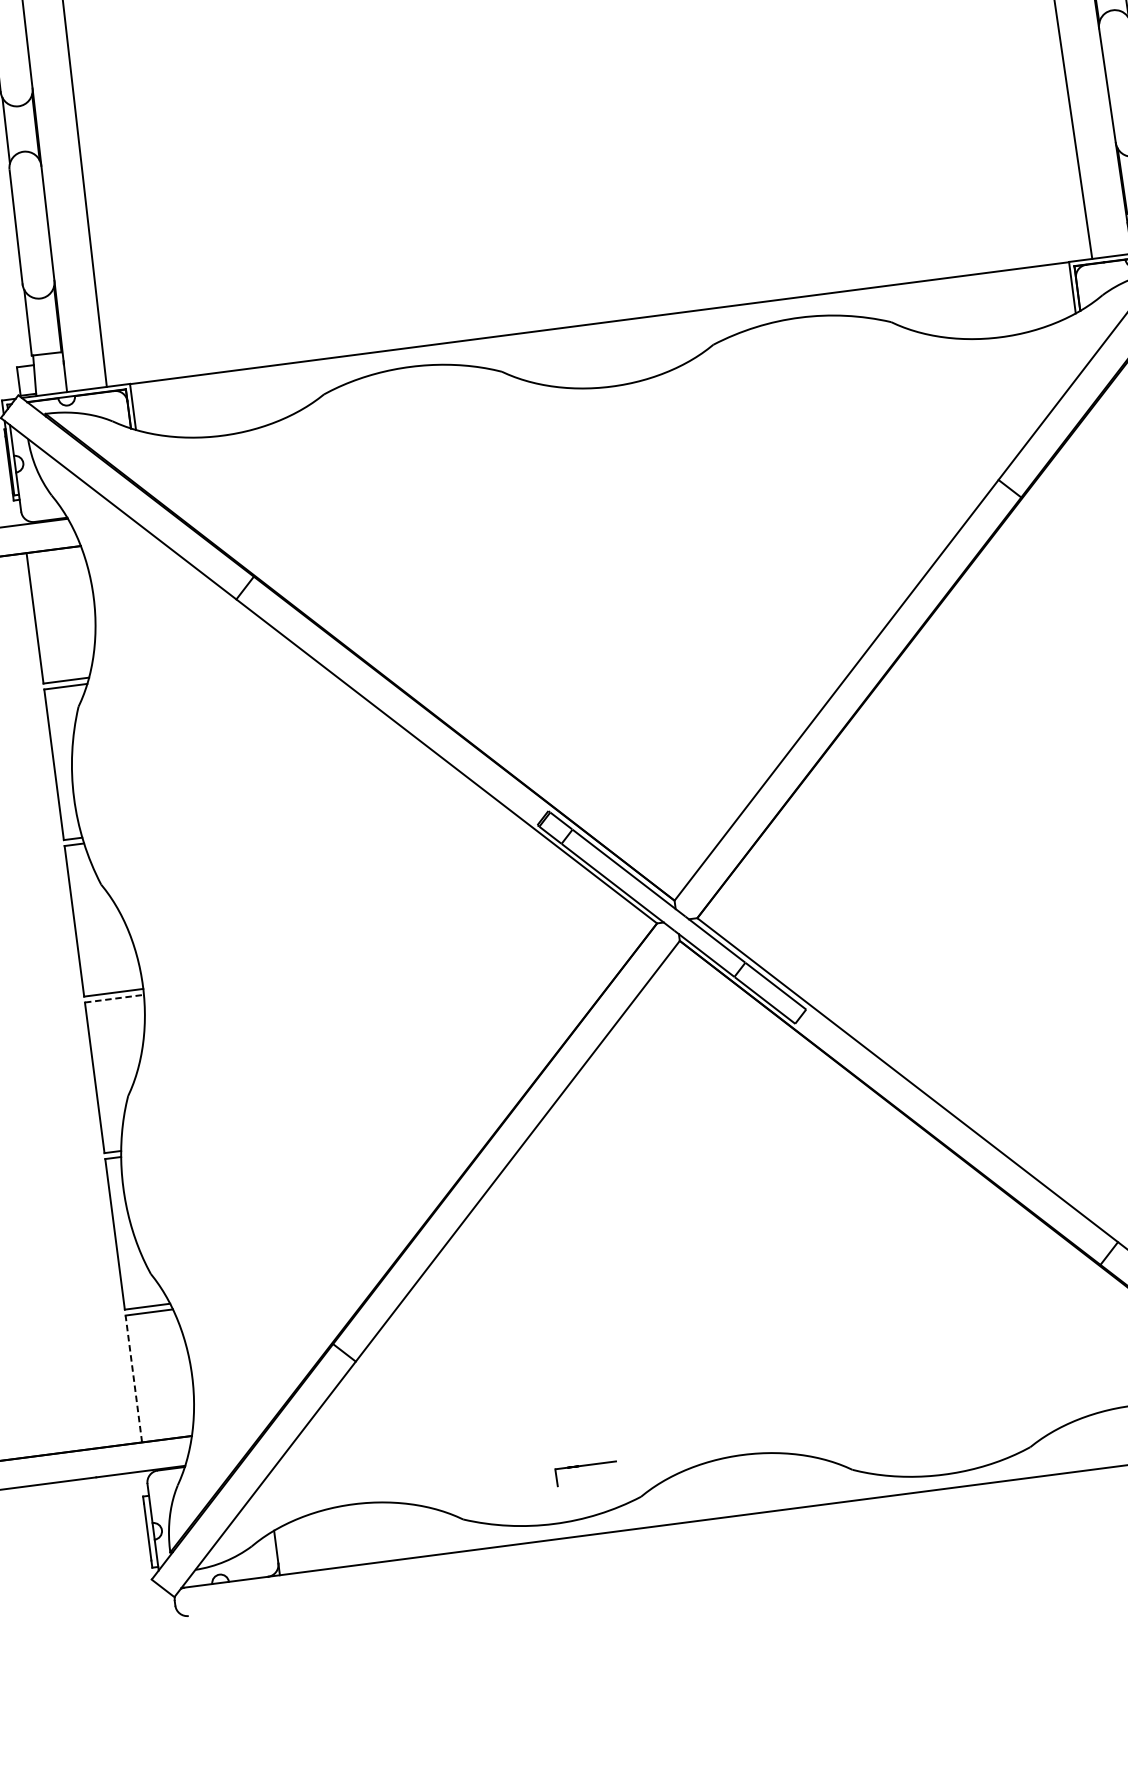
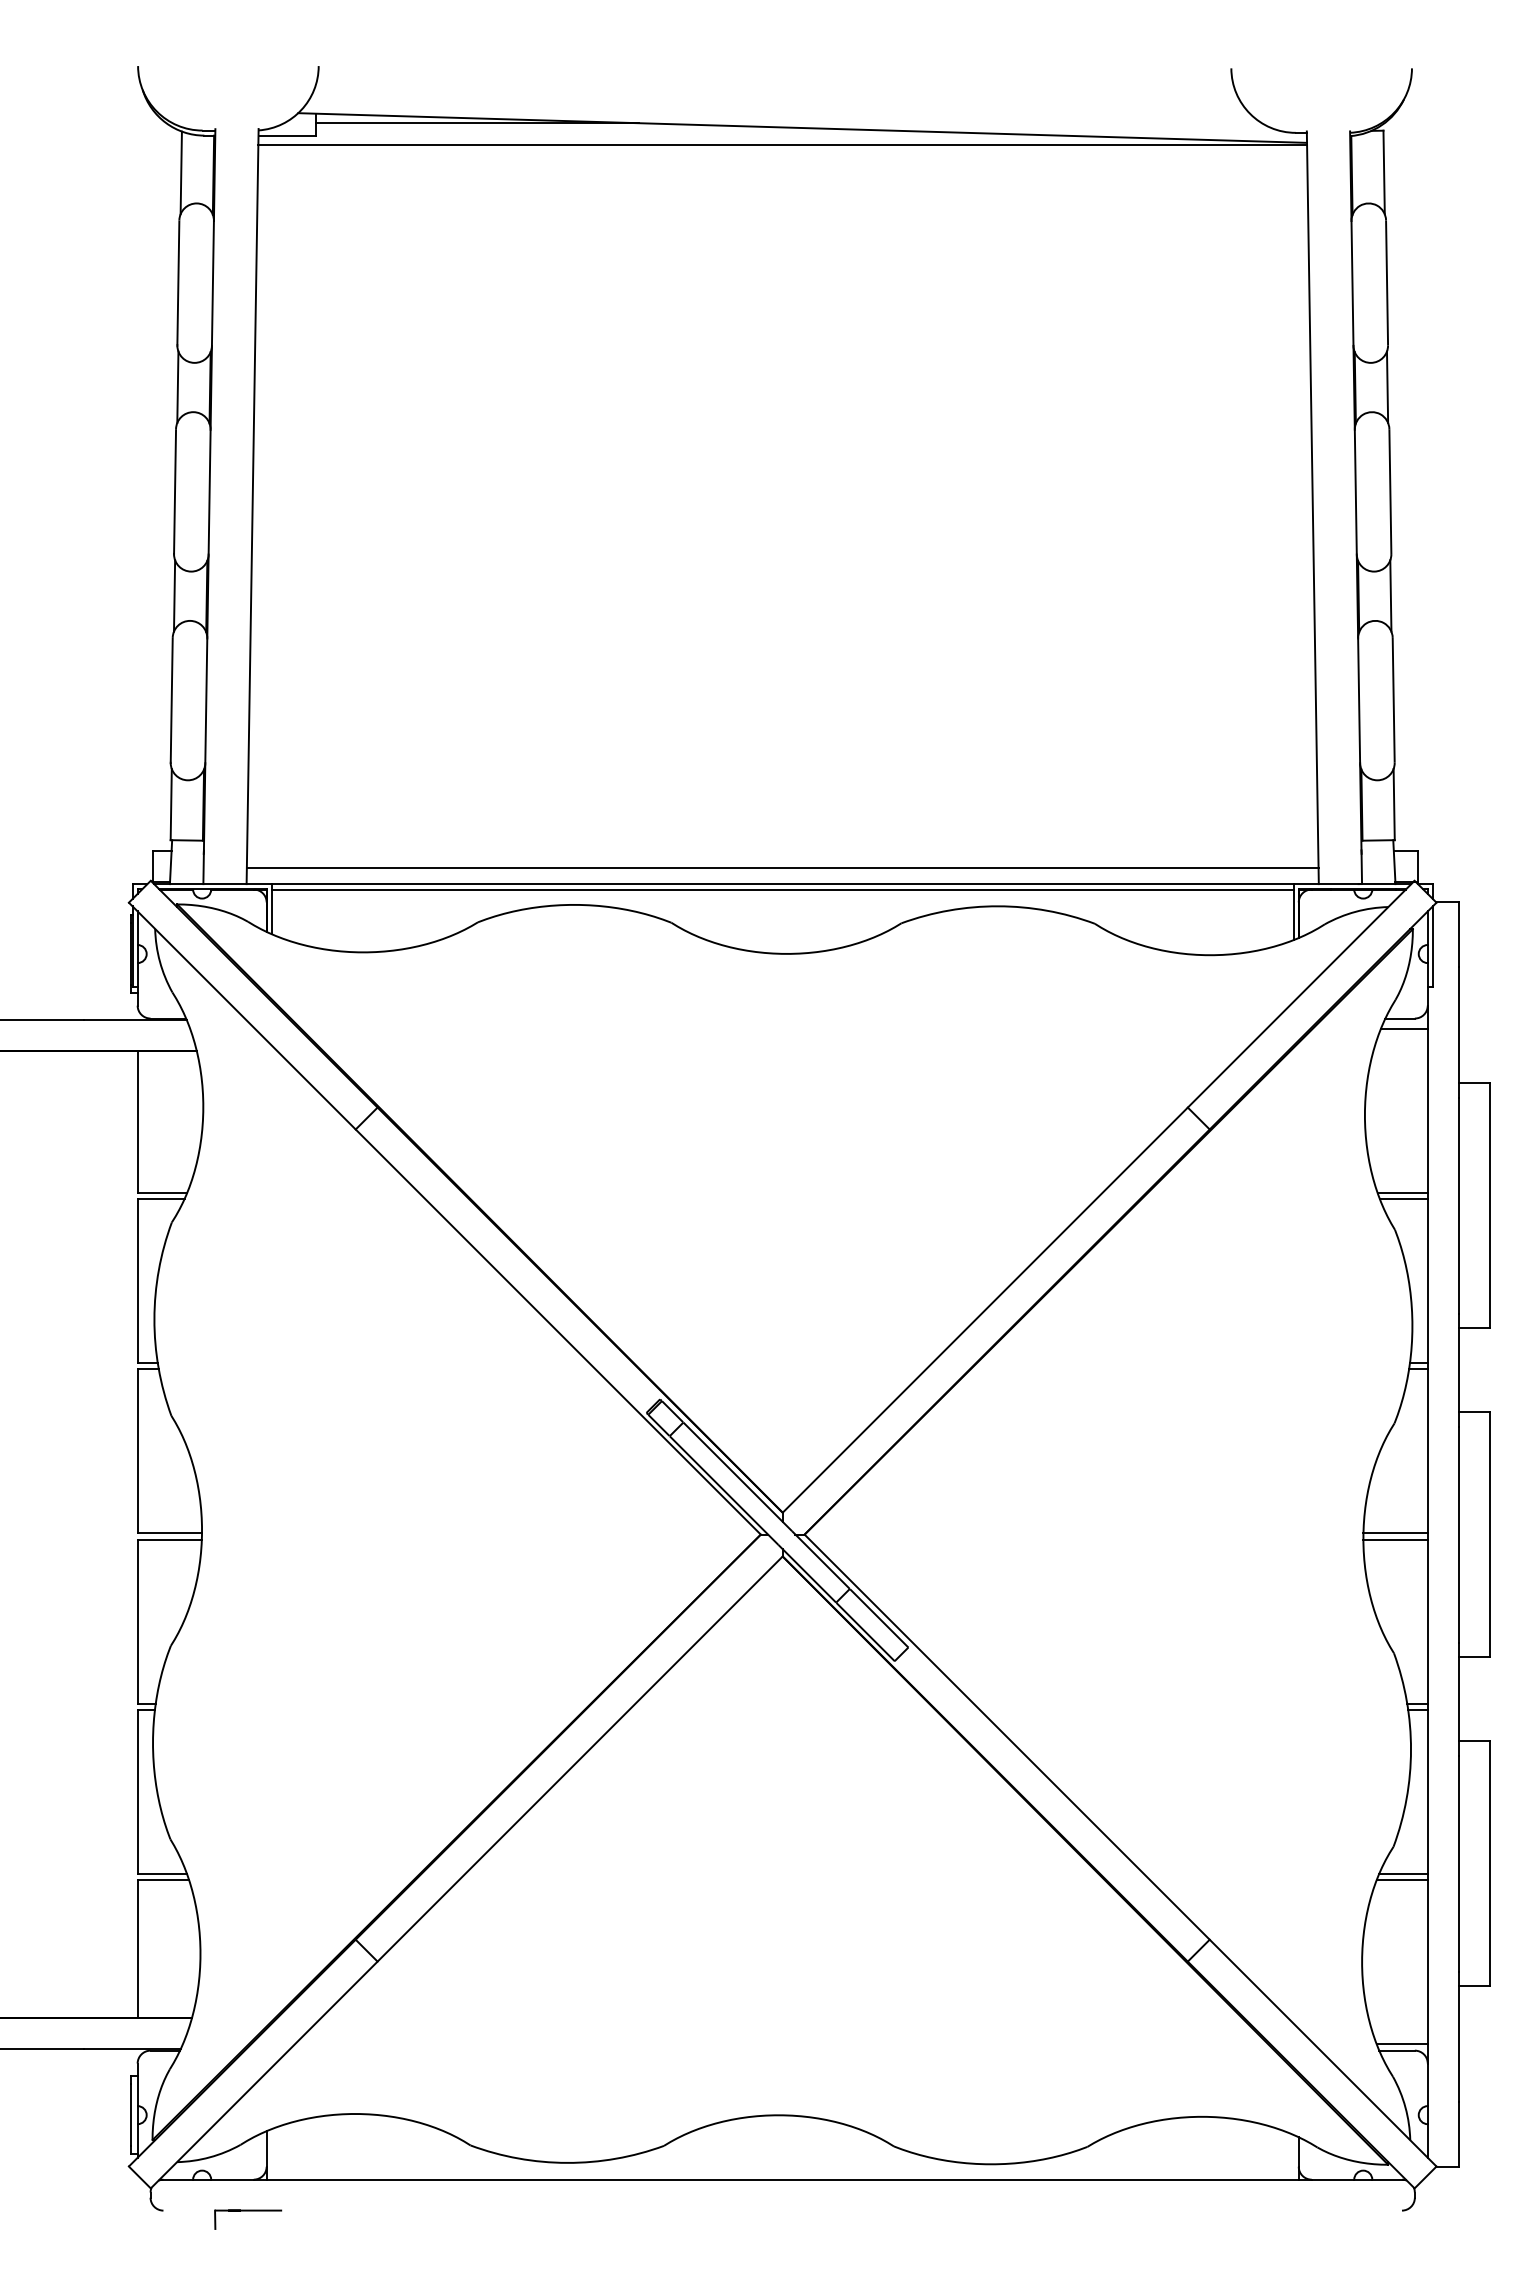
line: (597, 307) -> (782, 867), added
line: (600, 327) -> (782, 889), added
line: (115, 998) -> (170, 1539), dashed -> solid
line: (133, 1378) -> (137, 1948), dashed -> solid
part: (586, 1466) -> (248, 2211), moved

